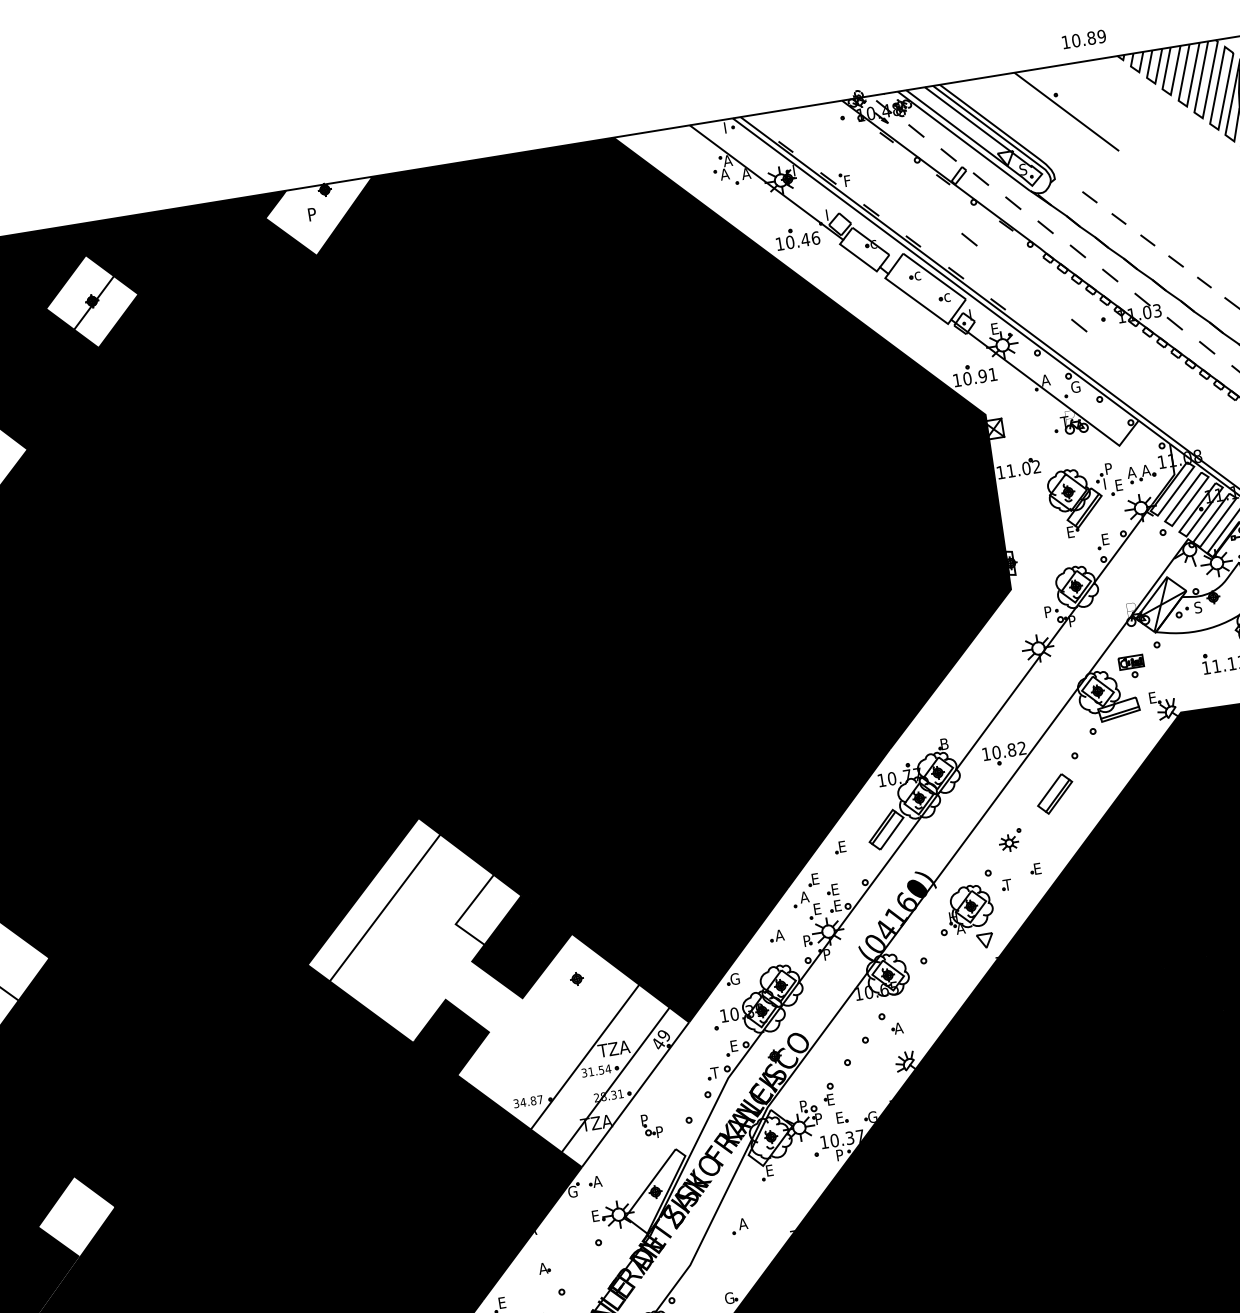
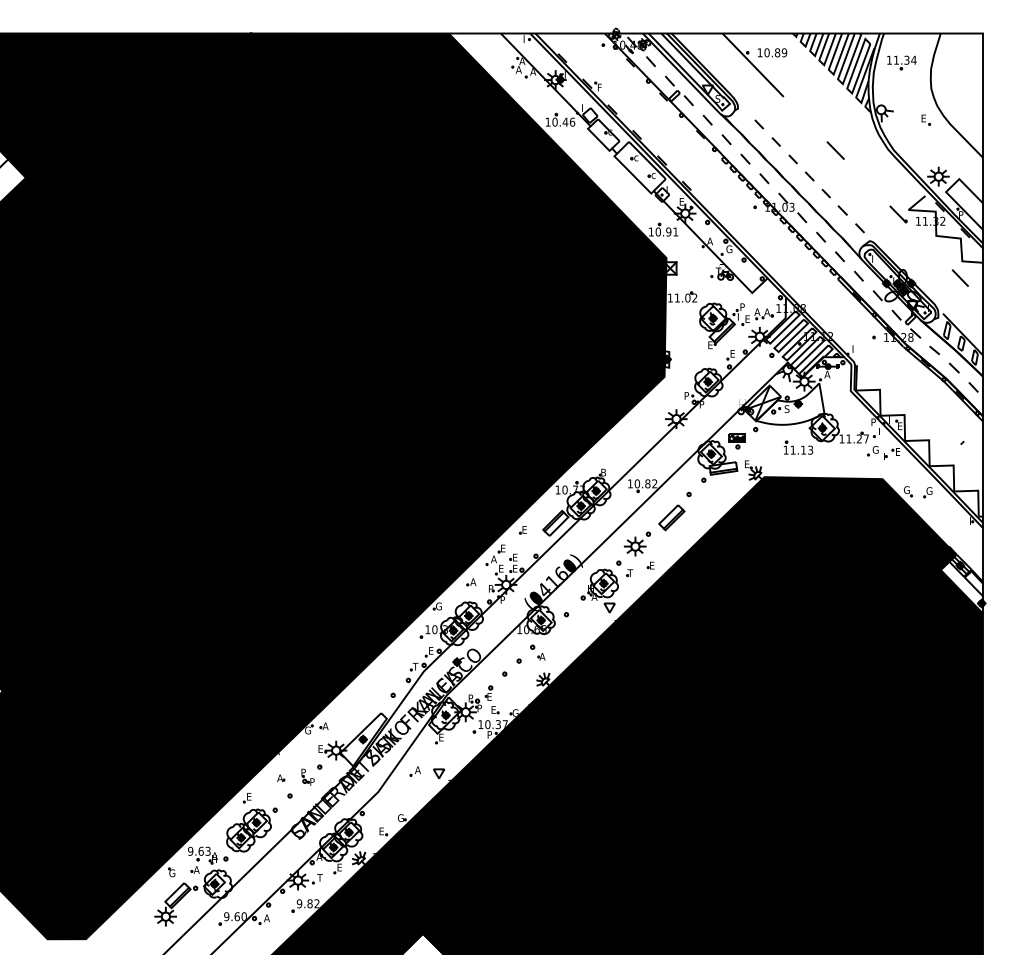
text: (1084, 38) -> (772, 52), moved
line: (1207, 217) -> (835, 150), added
fill: (322, 219) -> (246, 56), added
line: (969, 239) -> (674, 139), removed
fill: (91, 301) -> (83, 86), added
line: (1079, 325) -> (738, 208), removed
part: (1009, 840) -> (636, 543), size x1.67
fill: (497, 993) -> (279, 590), added
part: (651, 1125) -> (307, 776), moved
part: (773, 1223) -> (438, 773), added

